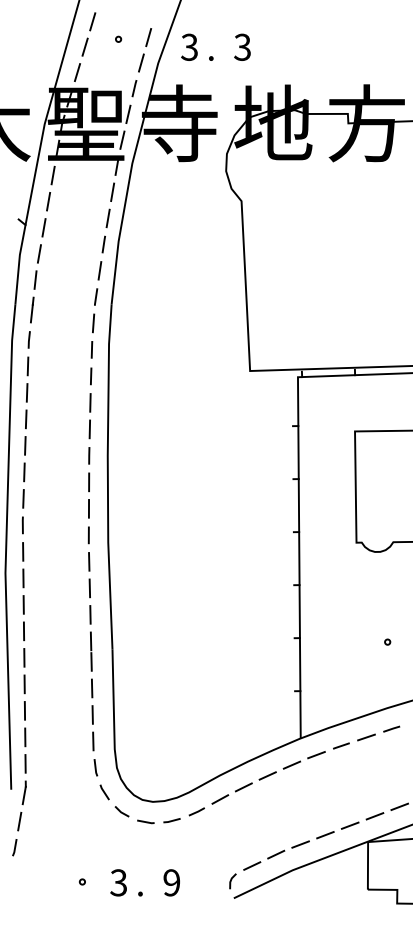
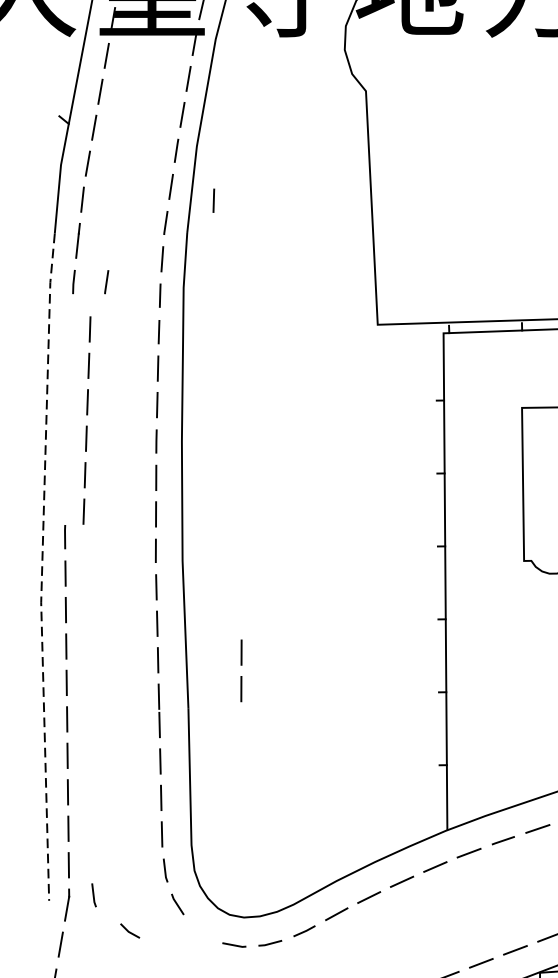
line: (130, 280) -> (213, 200), added
line: (53, 339) -> (107, 281), added
part: (25, 432) -> (86, 420), moved
line: (6, 547) -> (42, 567), solid -> dashed
part: (151, 622) -> (242, 670), added
line: (43, 785) -> (93, 894), added
line: (121, 811) -> (129, 930), moved

